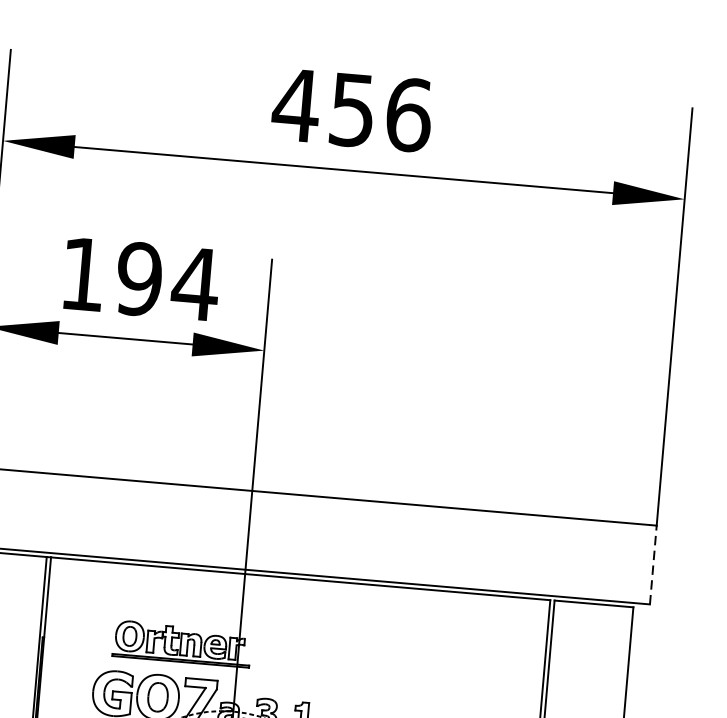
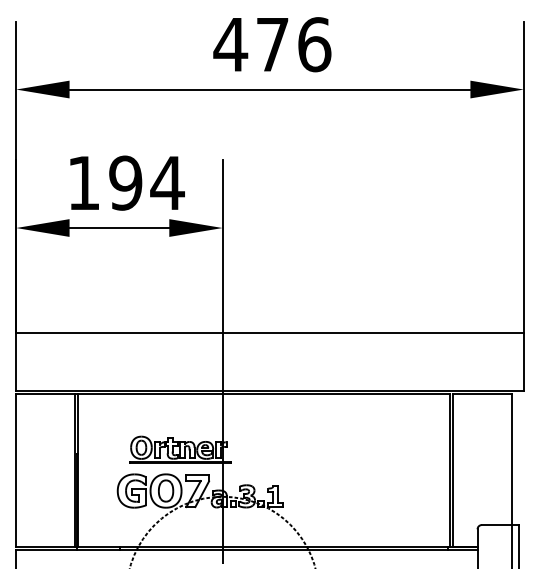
text: (352, 111) -> (272, 45), 456 -> 476
line: (653, 564) -> (523, 361), dashed -> solid

